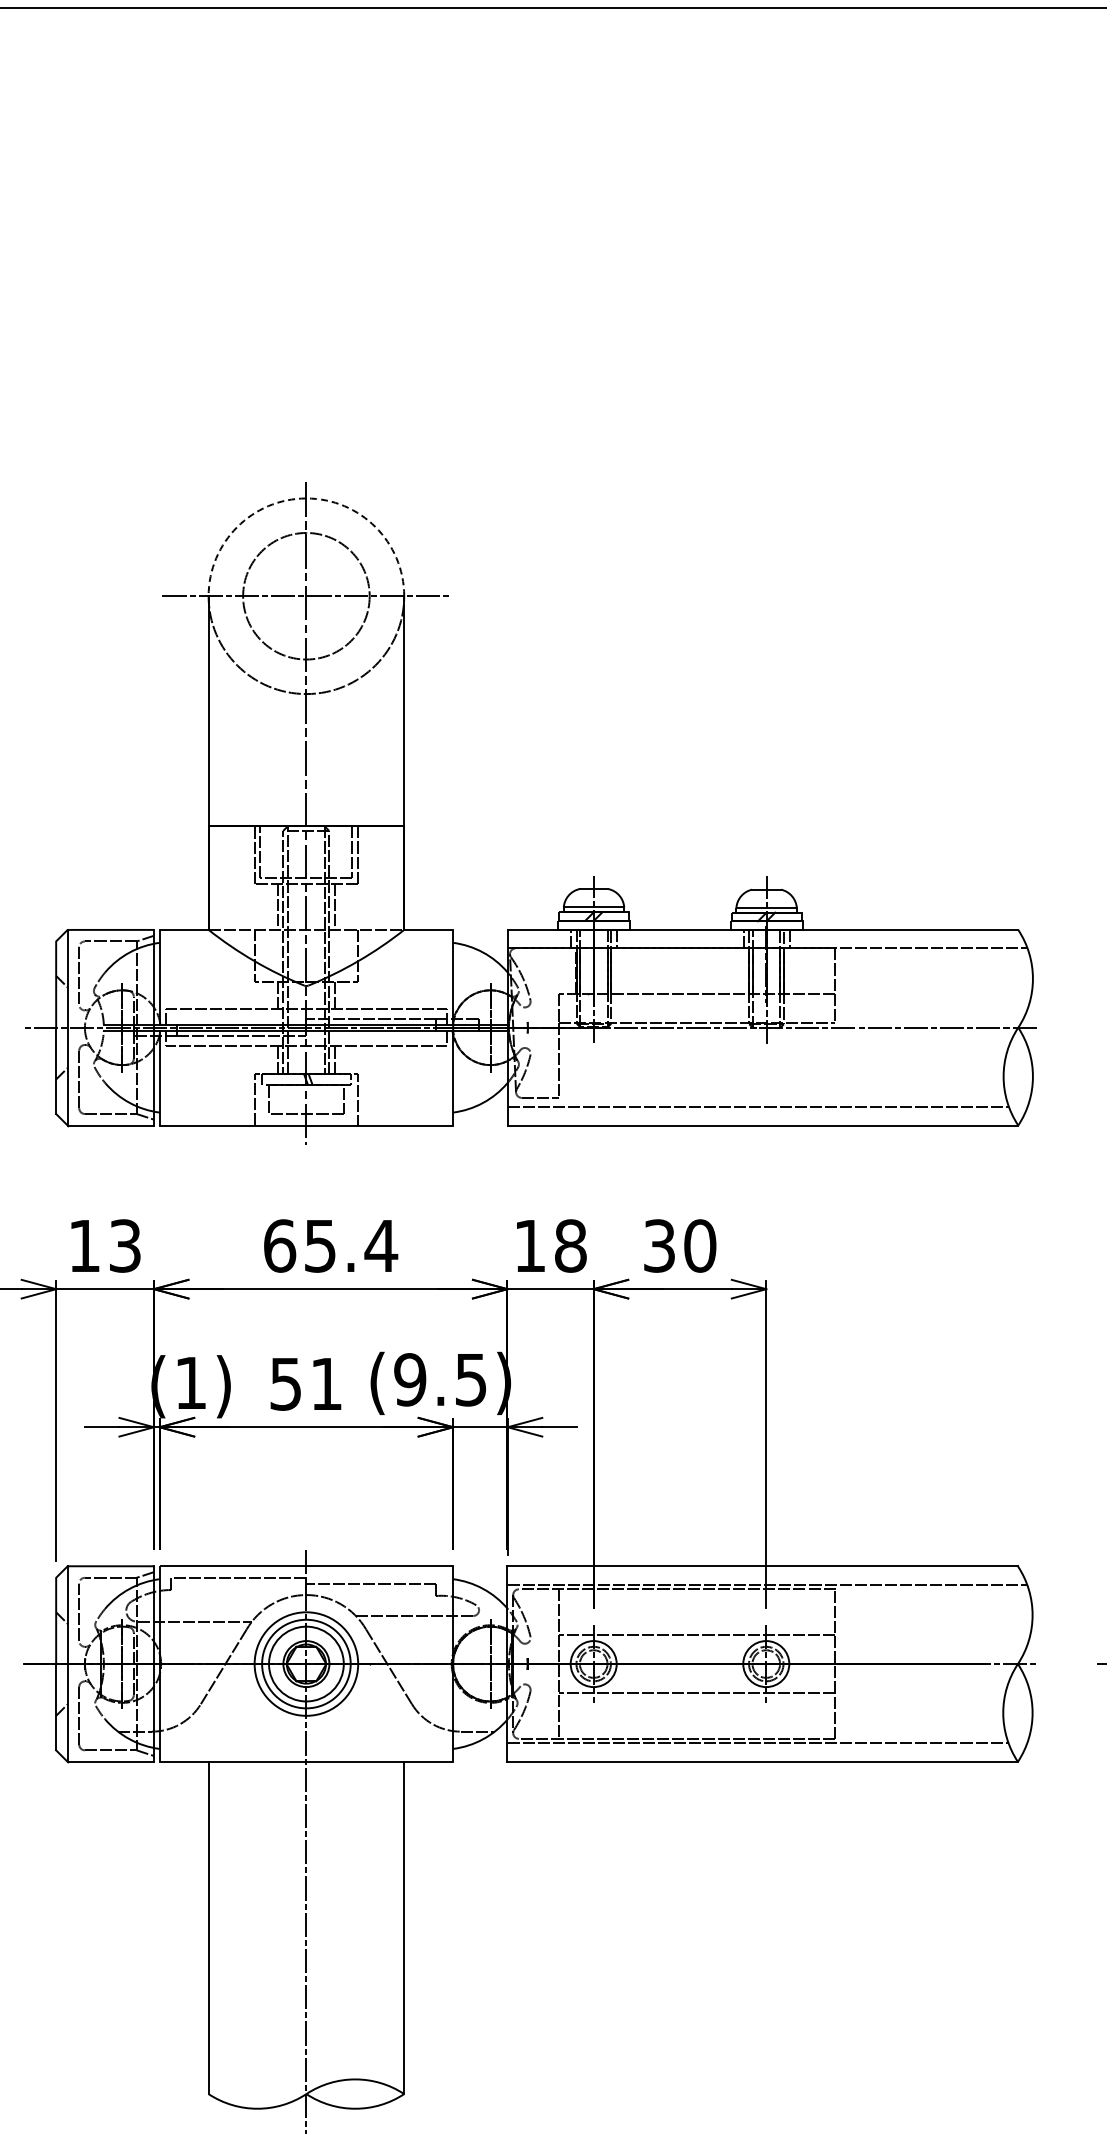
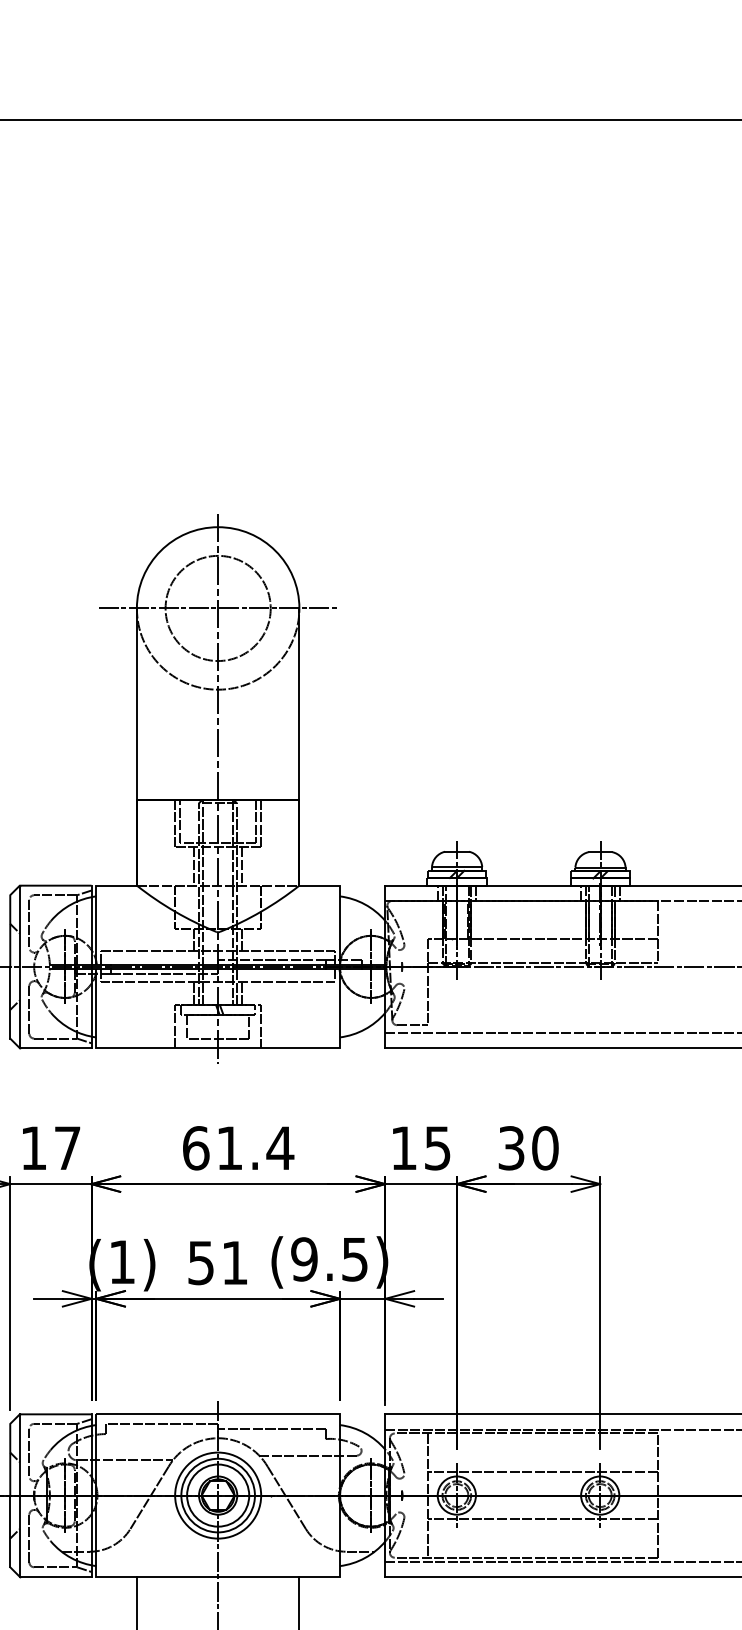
arc: (306, 498) -> (218, 527), dashed -> solid
text: (125, 1245) -> (67, 1147), 13 -> 17
text: (570, 1245) -> (437, 1147), 18 -> 15
text: (320, 1246) -> (229, 1148), 65.4 -> 61.4

